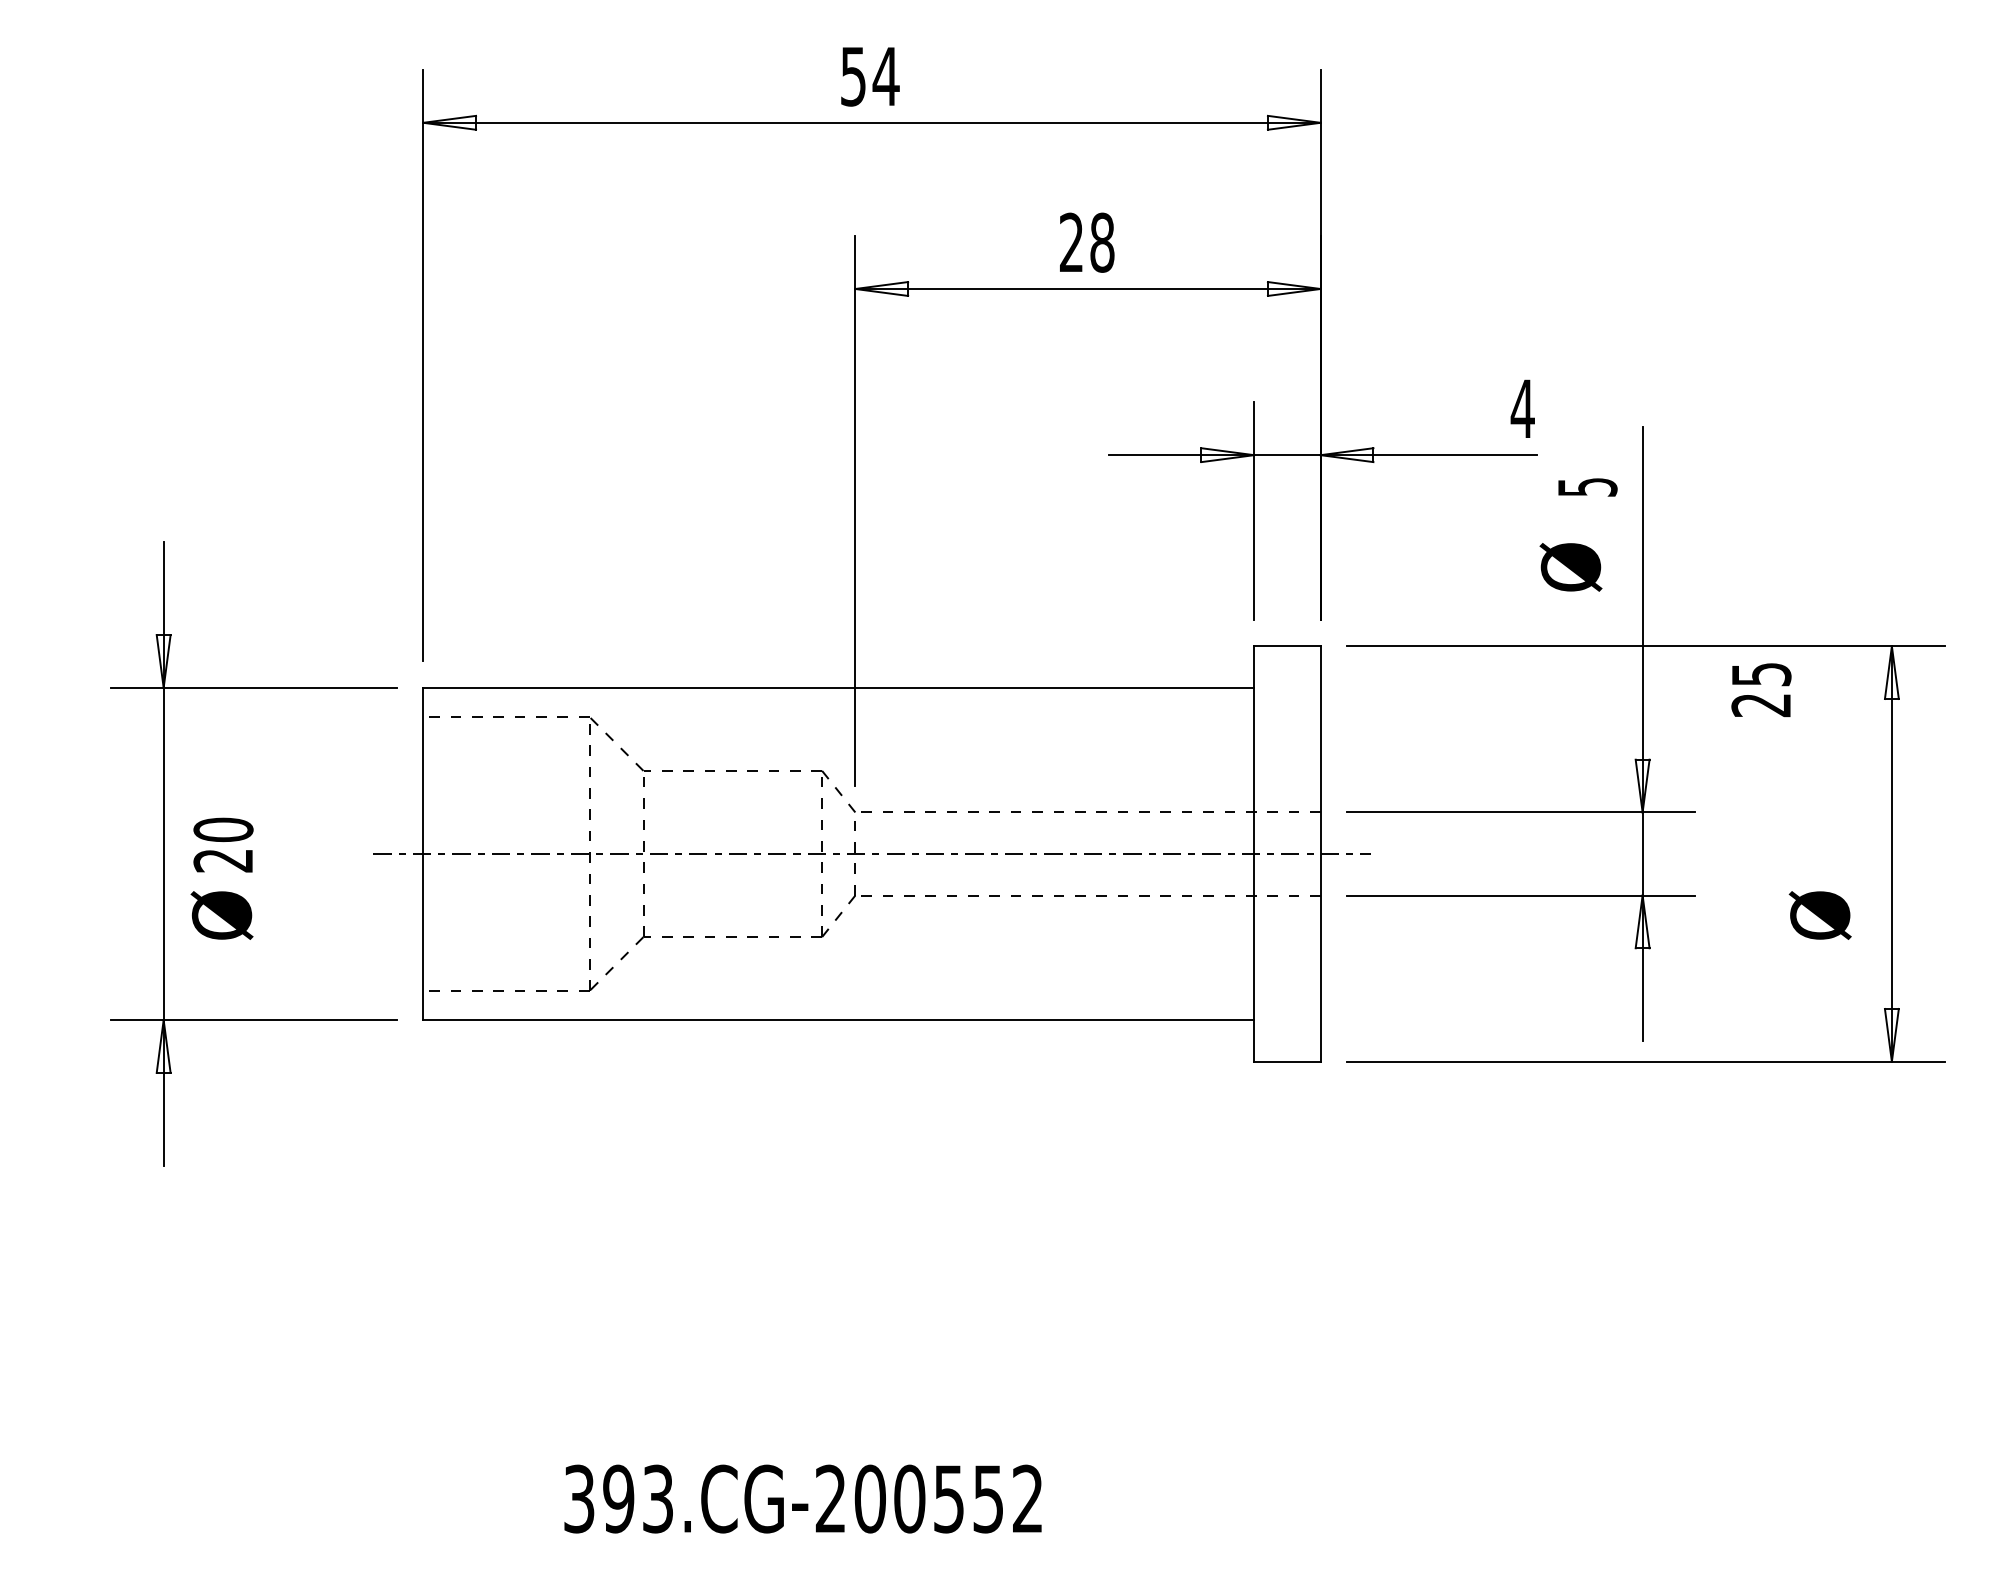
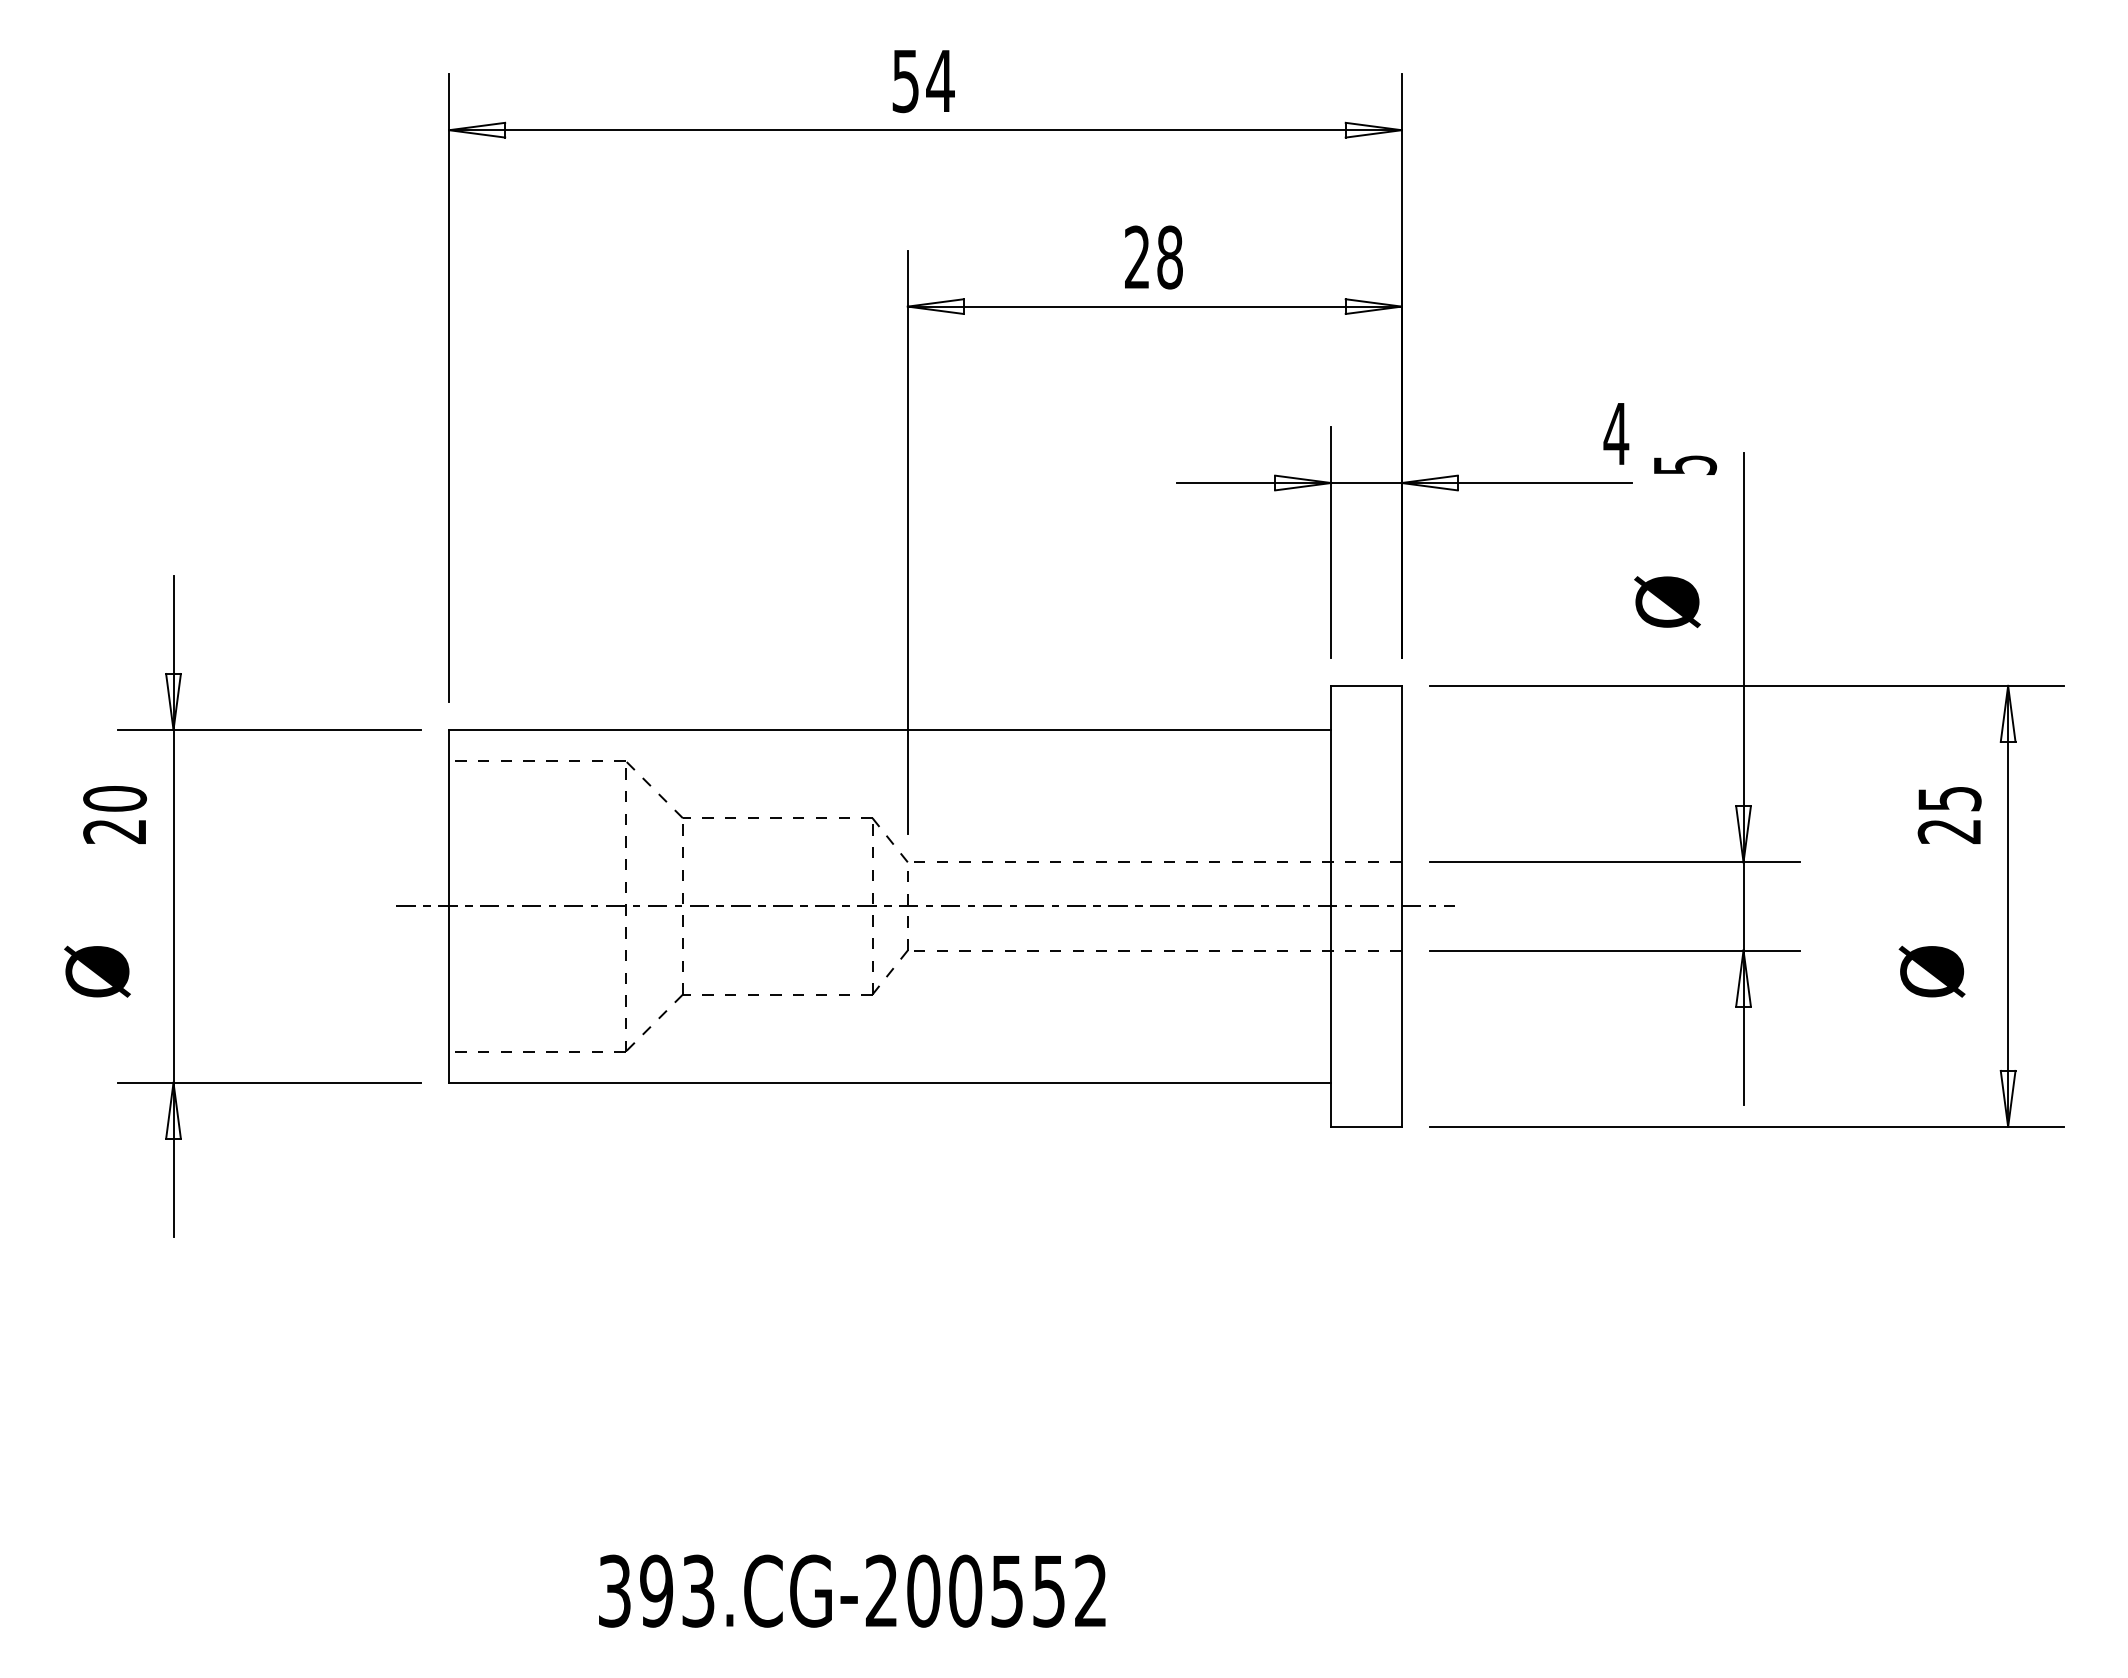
text: (1587, 486) -> (1685, 464), moved
text: (1761, 690) -> (1949, 815), moved
text: (222, 844) -> (114, 814), moved
text: (222, 915) -> (97, 971), moved

